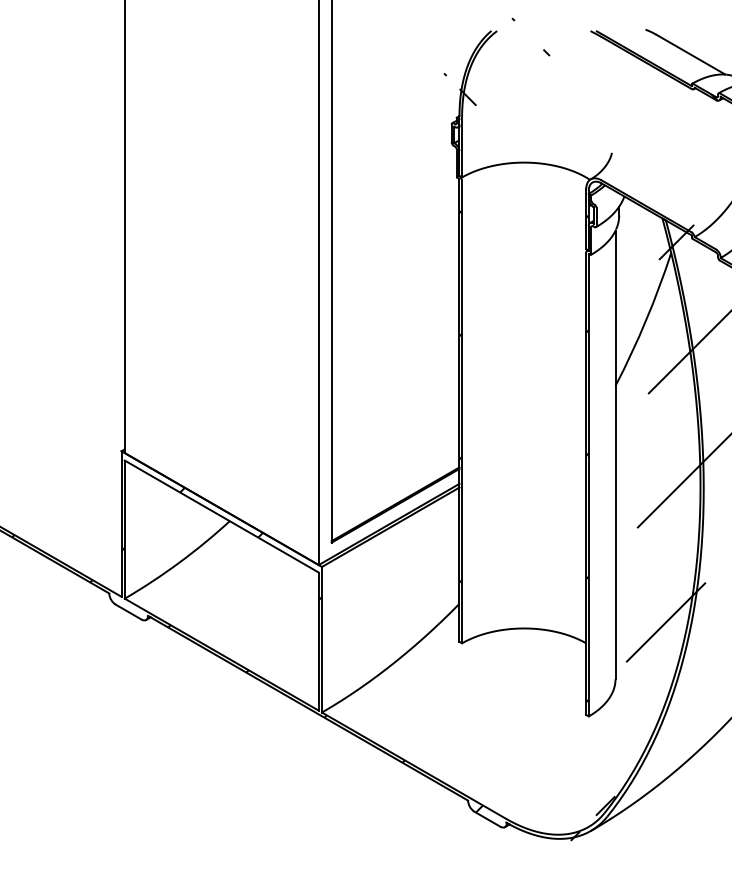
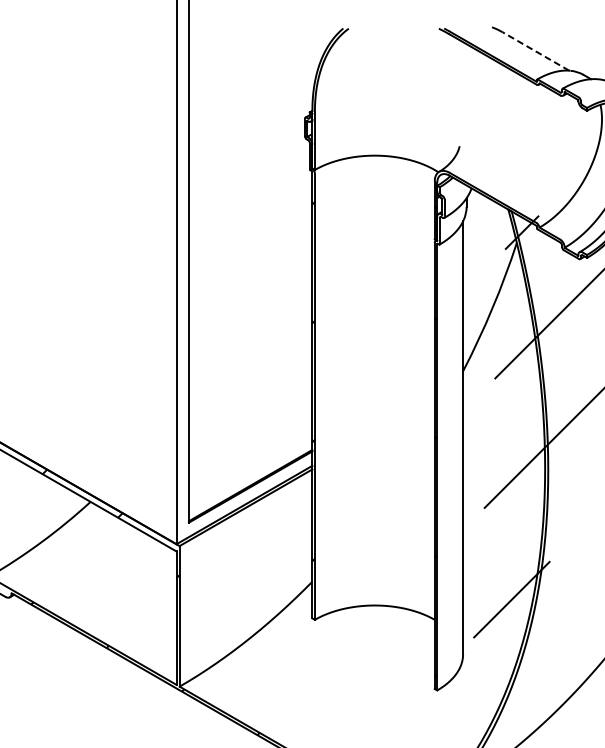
line: (690, 54) -> (535, 51), solid -> dashed
hatch: (581, 61) -> (430, 58), removed

